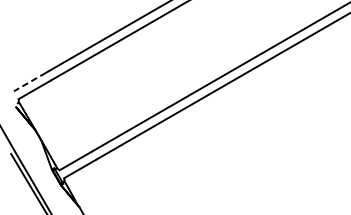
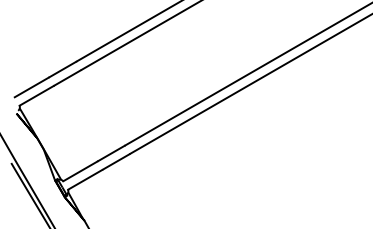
line: (29, 82) -> (31, 87), dashed -> solid

